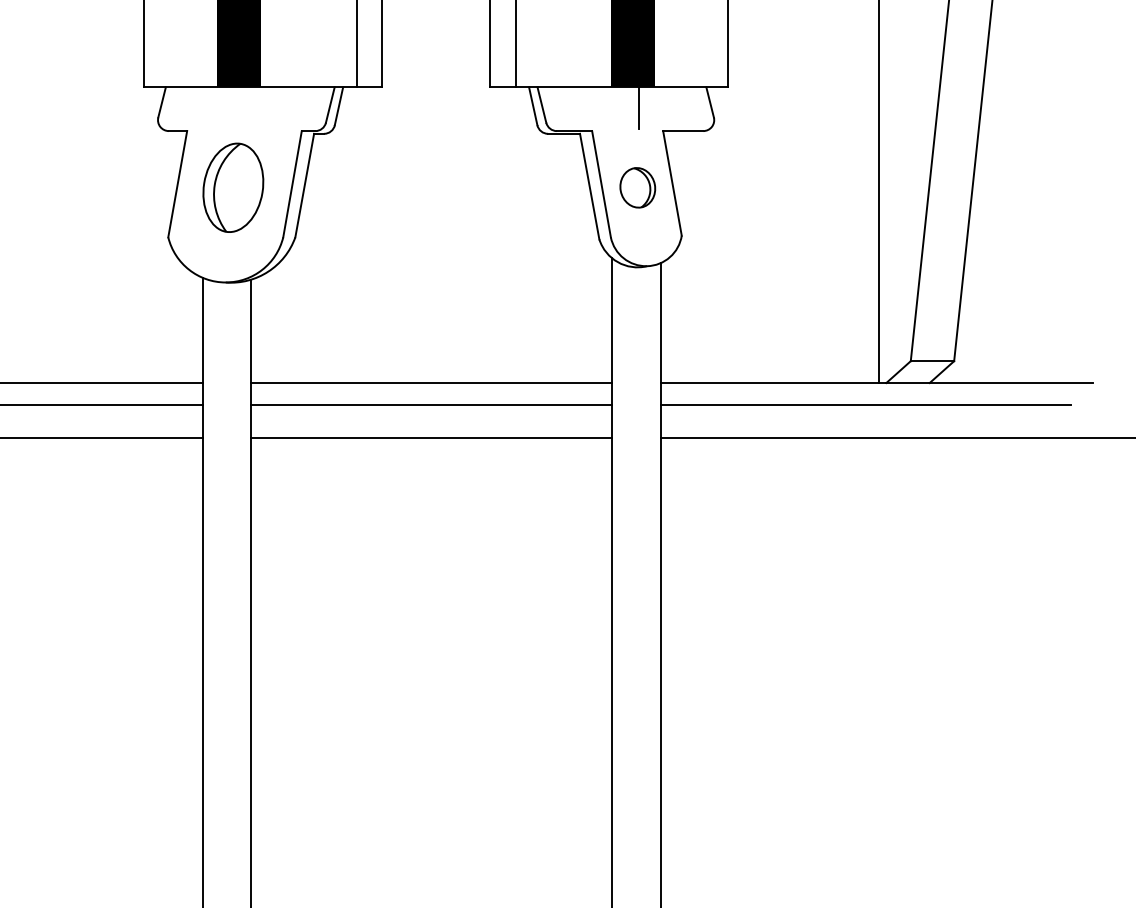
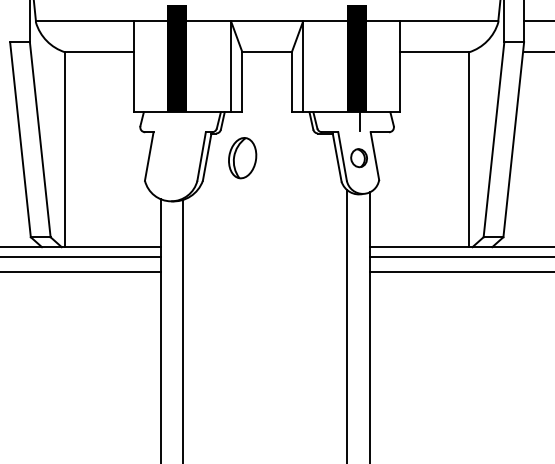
part: (233, 188) -> (242, 158), moved
line: (430, 383) -> (264, 247), removed
line: (430, 405) -> (264, 257), removed
line: (430, 438) -> (264, 272), removed

